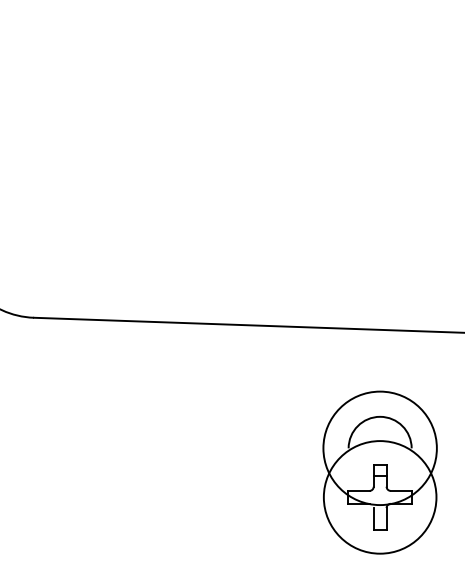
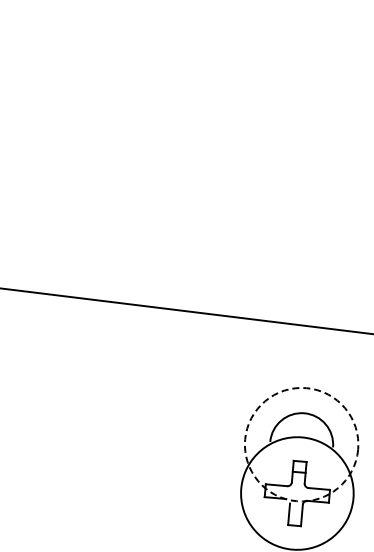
circle: (379, 448) -> (300, 444), solid -> dashed

